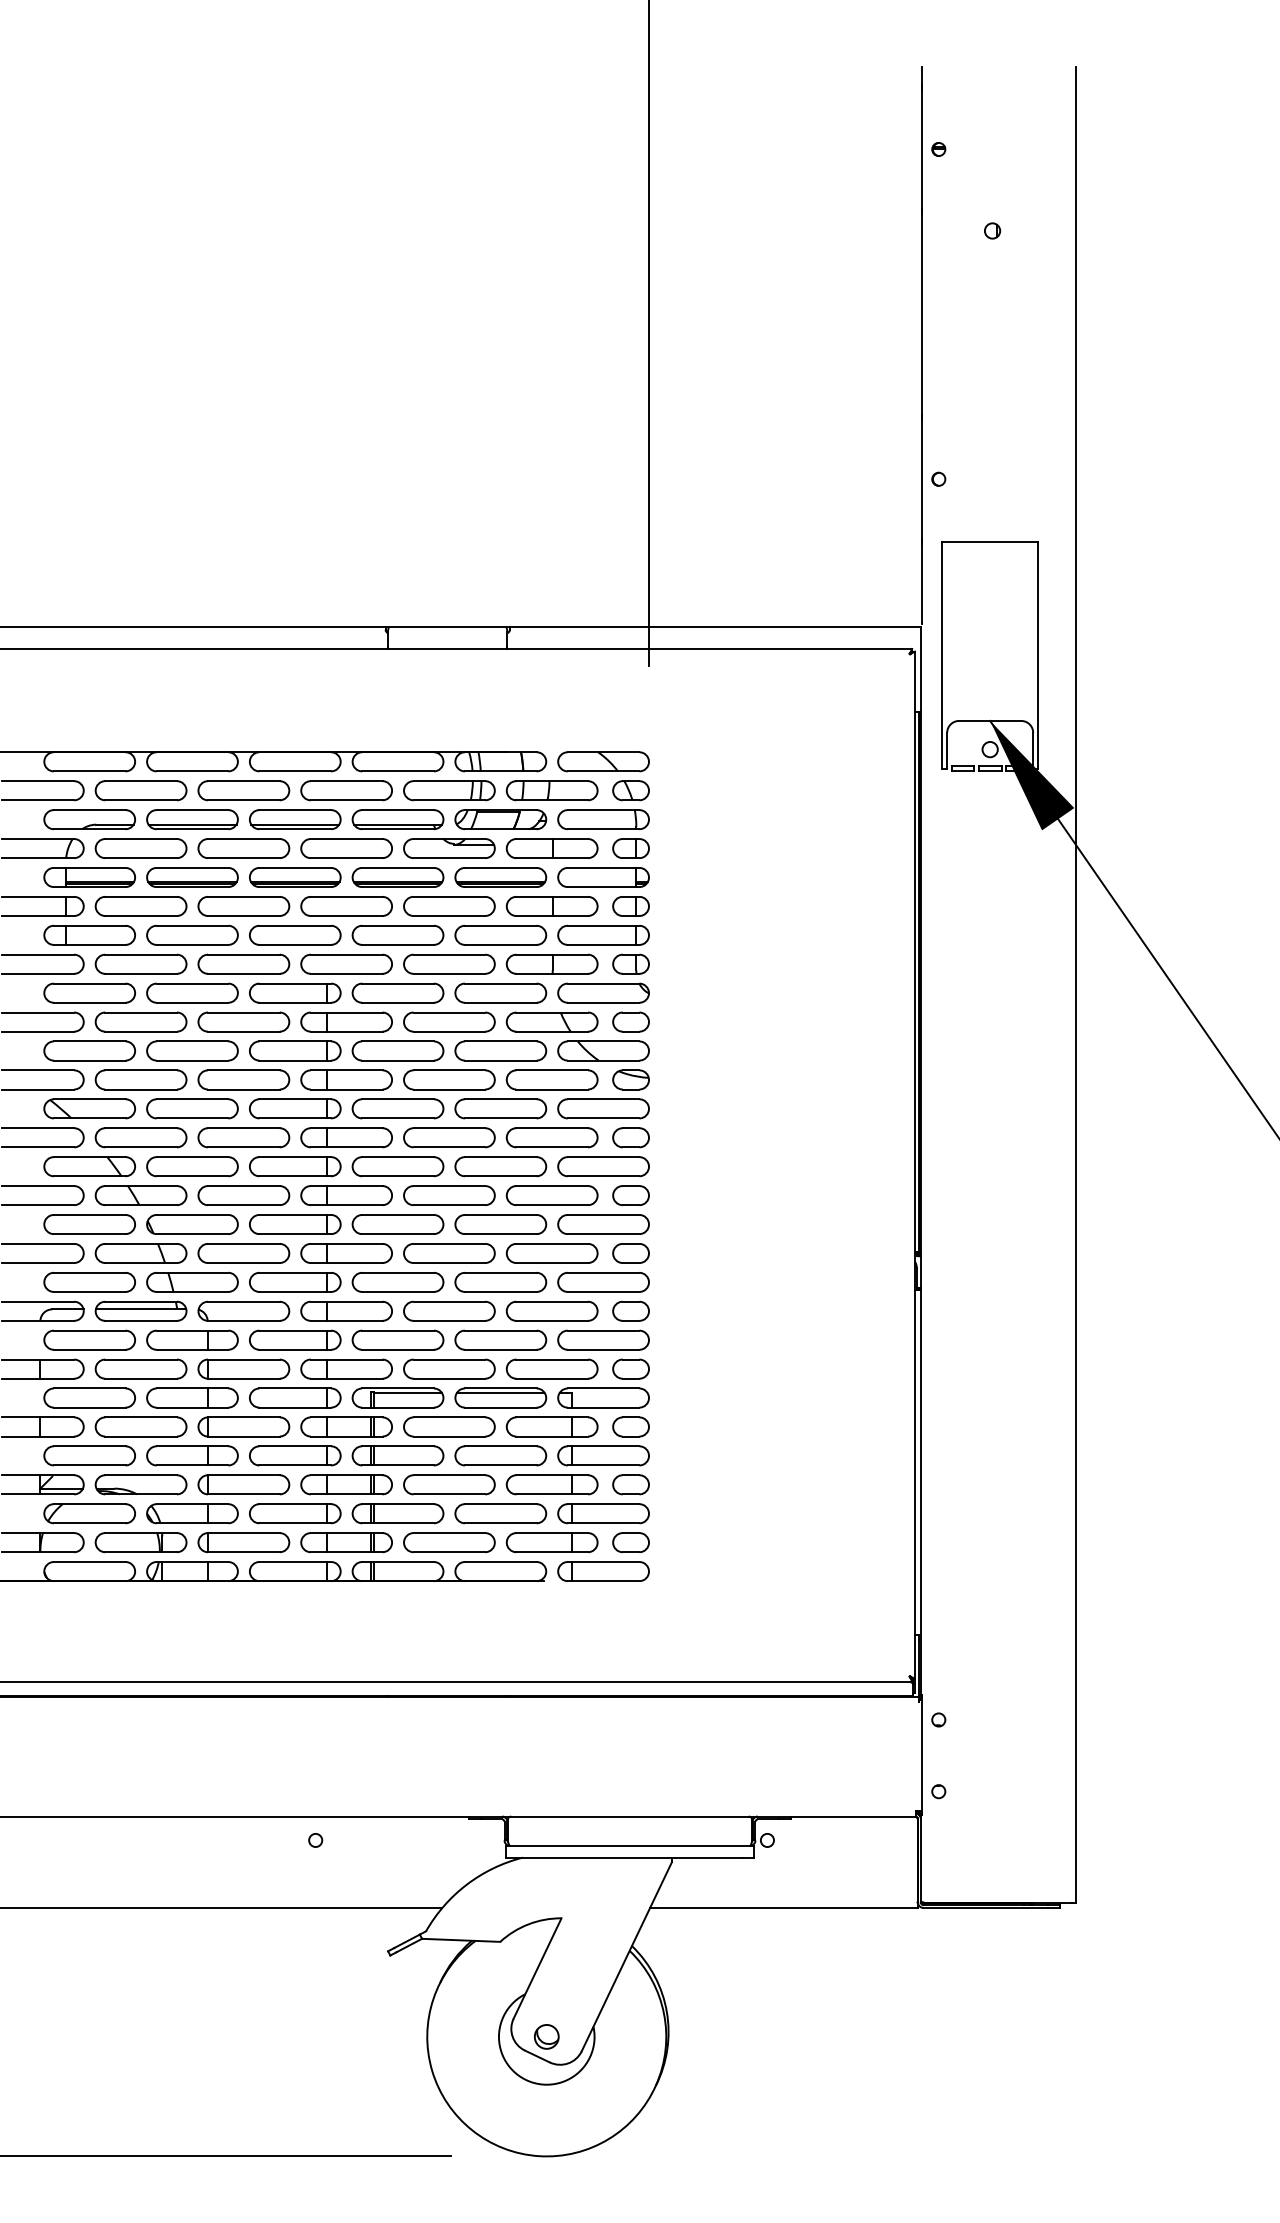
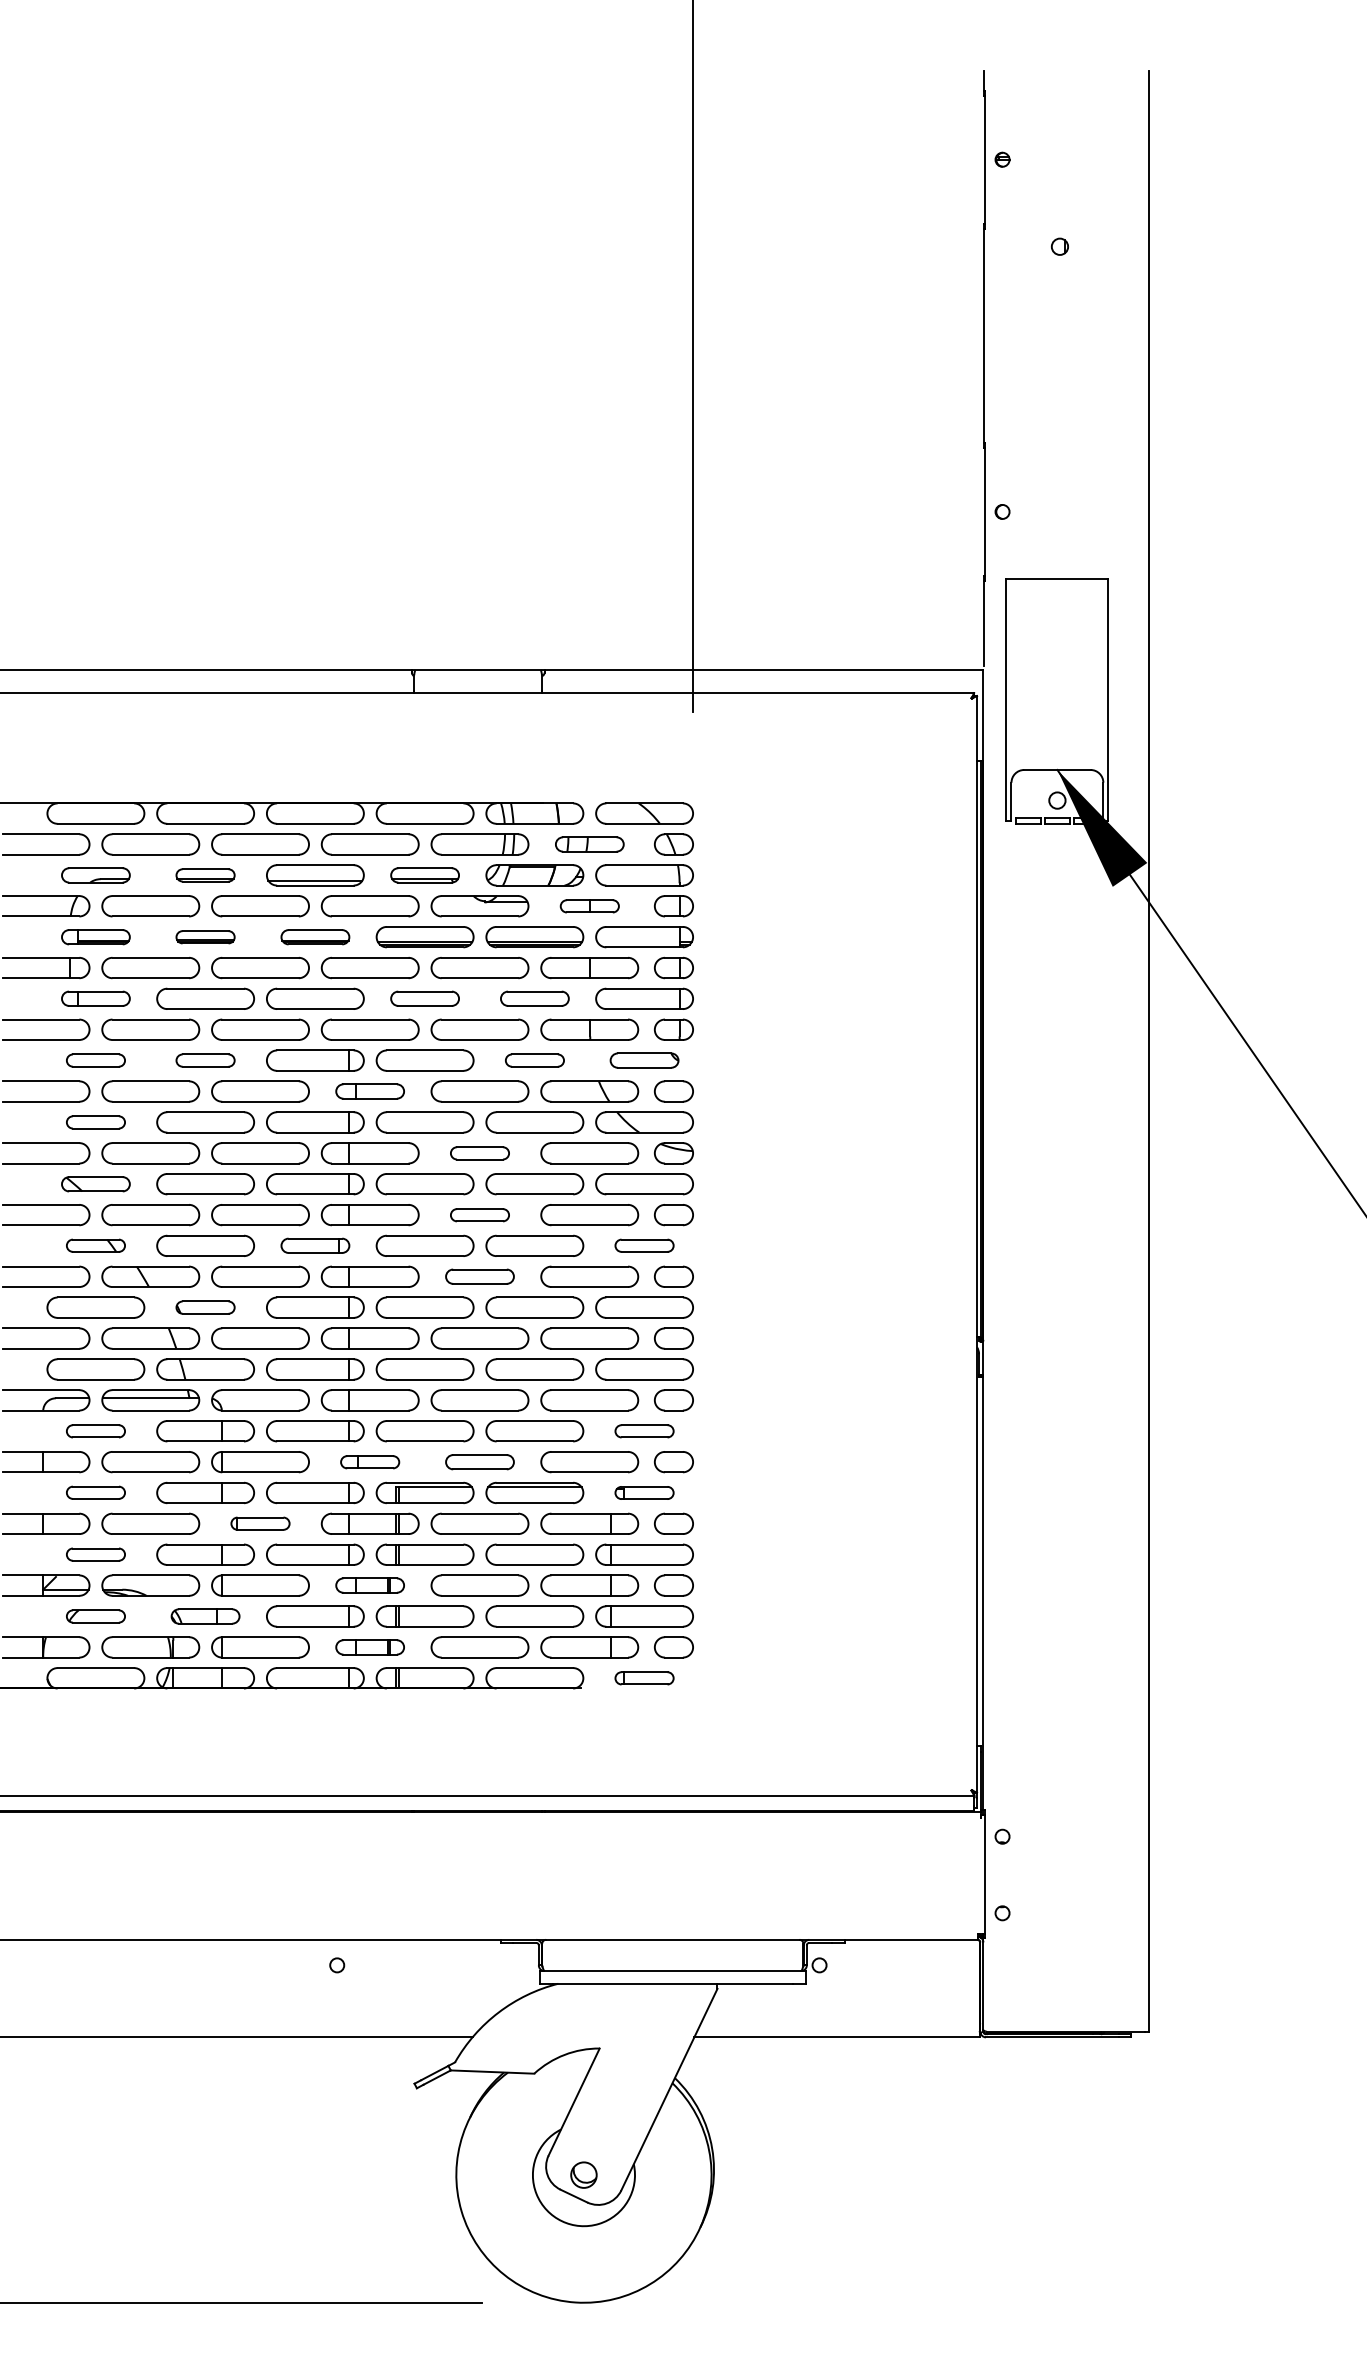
part: (551, 790) -> (589, 844), size x0.7
part: (89, 819) -> (95, 875), size x0.7
part: (192, 819) -> (205, 875), size x0.6
part: (397, 819) -> (424, 875), size x0.7
part: (551, 848) -> (589, 906), size x0.6
part: (89, 877) -> (95, 937), size x0.7
part: (192, 877) -> (205, 937), size x0.6
part: (295, 877) -> (315, 937), size x0.7
part: (89, 934) -> (95, 998), size x0.7
part: (397, 934) -> (424, 998), size x0.7
part: (500, 934) -> (534, 998), size x0.7
part: (89, 993) -> (95, 1060), size x0.6
part: (192, 993) -> (205, 1060), size x0.6
part: (500, 993) -> (534, 1060), size x0.6
part: (603, 993) -> (644, 1060), size x0.7
part: (345, 1022) -> (369, 1091), size x0.7
part: (89, 1051) -> (95, 1122), size x0.6
part: (448, 1080) -> (479, 1153), size x0.6
part: (89, 1109) -> (95, 1184), size x0.7
part: (448, 1138) -> (479, 1215), size x0.6
part: (89, 1166) -> (95, 1245), size x0.6
part: (295, 1166) -> (315, 1245), size x0.7
part: (603, 1166) -> (644, 1245), size x0.6
part: (448, 1195) -> (479, 1276), size x0.7
part: (192, 1224) -> (205, 1307), size x0.6
part: (89, 1340) -> (95, 1431), size x0.6
part: (603, 1340) -> (644, 1431), size x0.6
part: (345, 1369) -> (369, 1462), size x0.6
part: (448, 1369) -> (479, 1462), size x0.7
part: (89, 1397) -> (95, 1492), size x0.6
part: (603, 1397) -> (644, 1492), size x0.6
part: (243, 1426) -> (260, 1523), size x0.6
part: (89, 1455) -> (95, 1554), size x0.6
part: (345, 1484) -> (369, 1585), size x0.7
part: (89, 1513) -> (95, 1616), size x0.6
part: (192, 1513) -> (205, 1616), size x0.7
part: (345, 1542) -> (369, 1647), size x0.7
part: (603, 1571) -> (644, 1678), size x0.6

